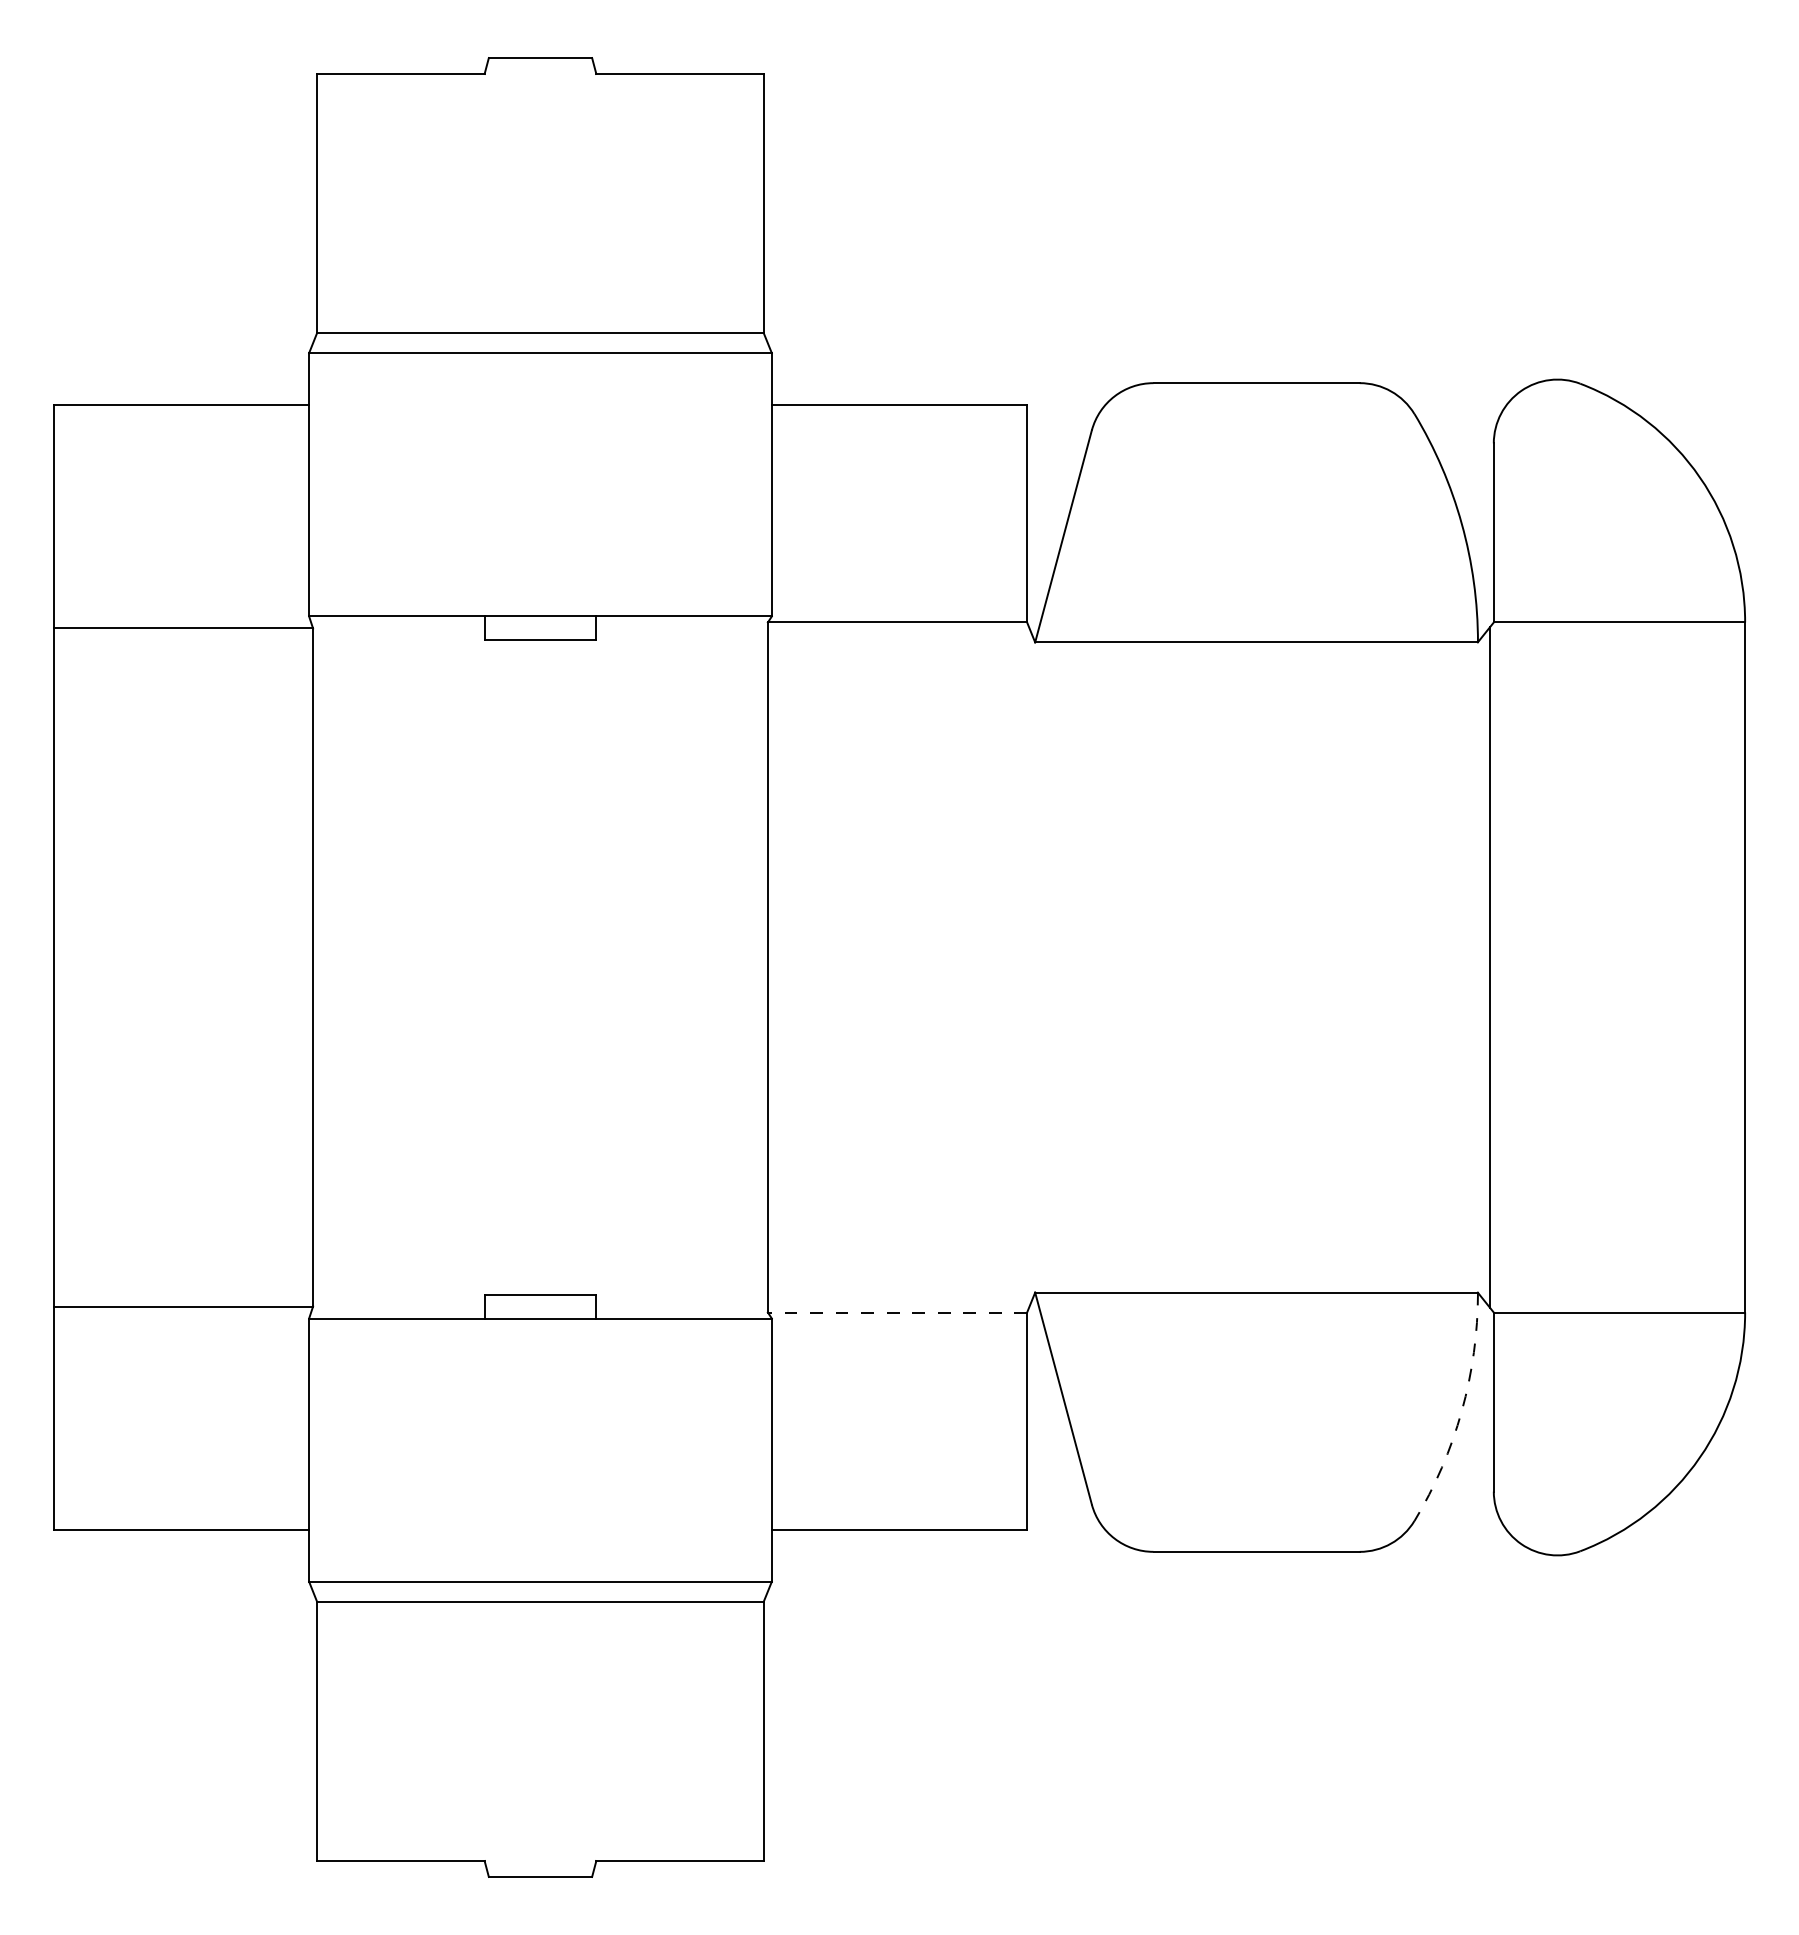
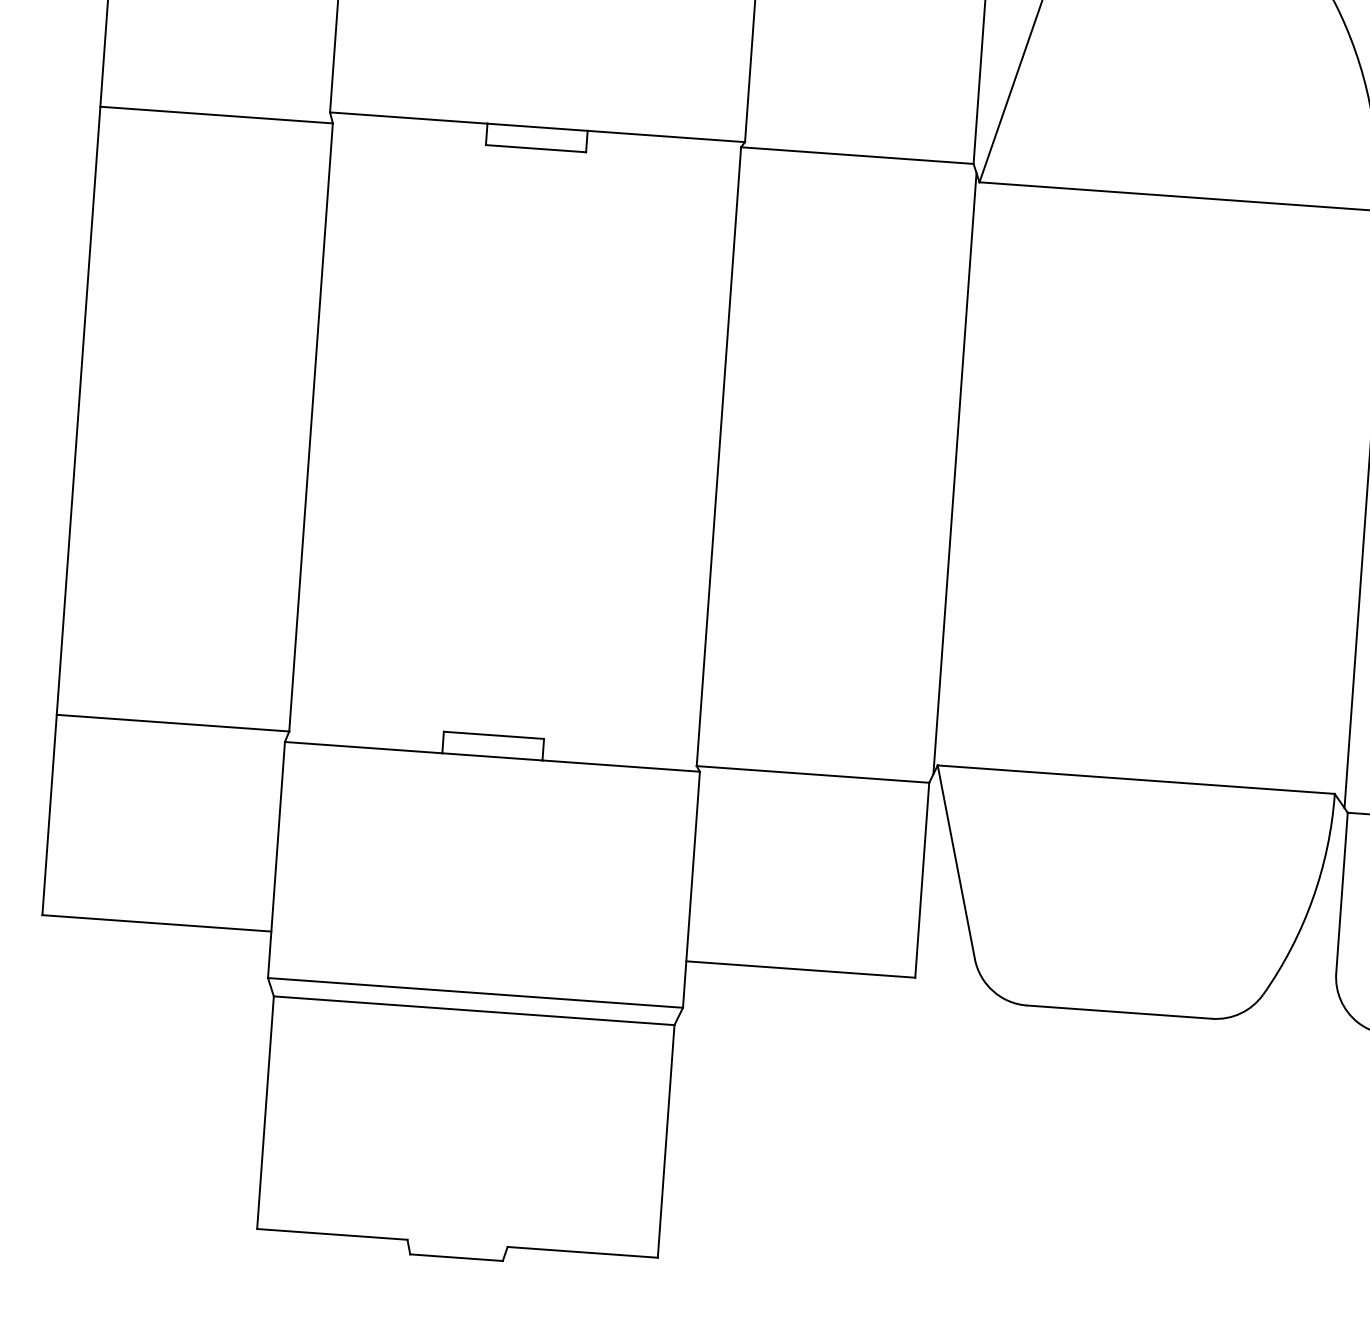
line: (1031, 967) -> (955, 473), added
line: (897, 1312) -> (812, 774), dashed -> solid
arc: (1461, 1411) -> (1312, 899), dashed -> solid

